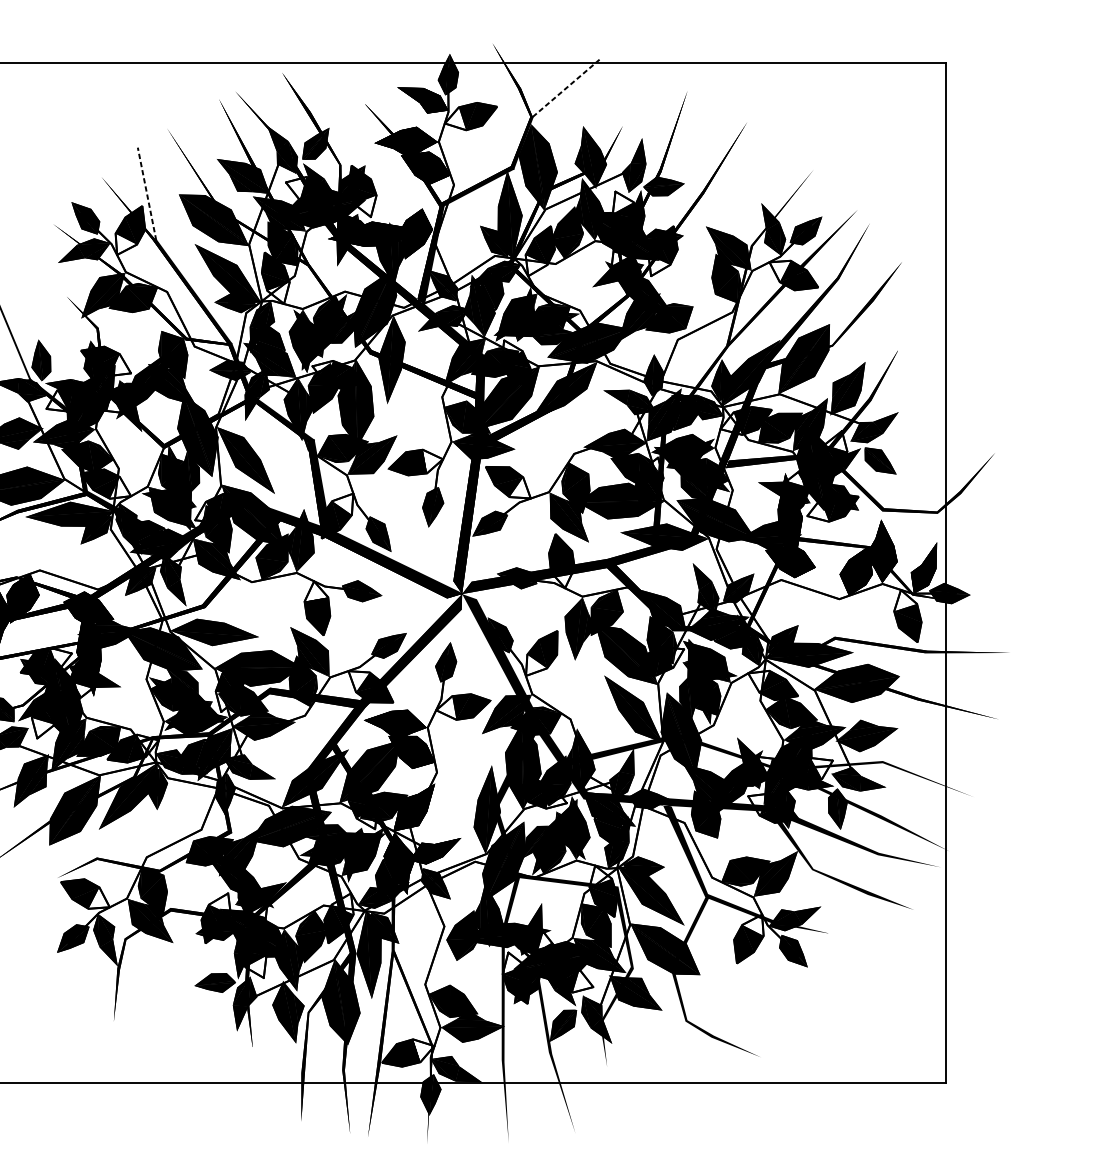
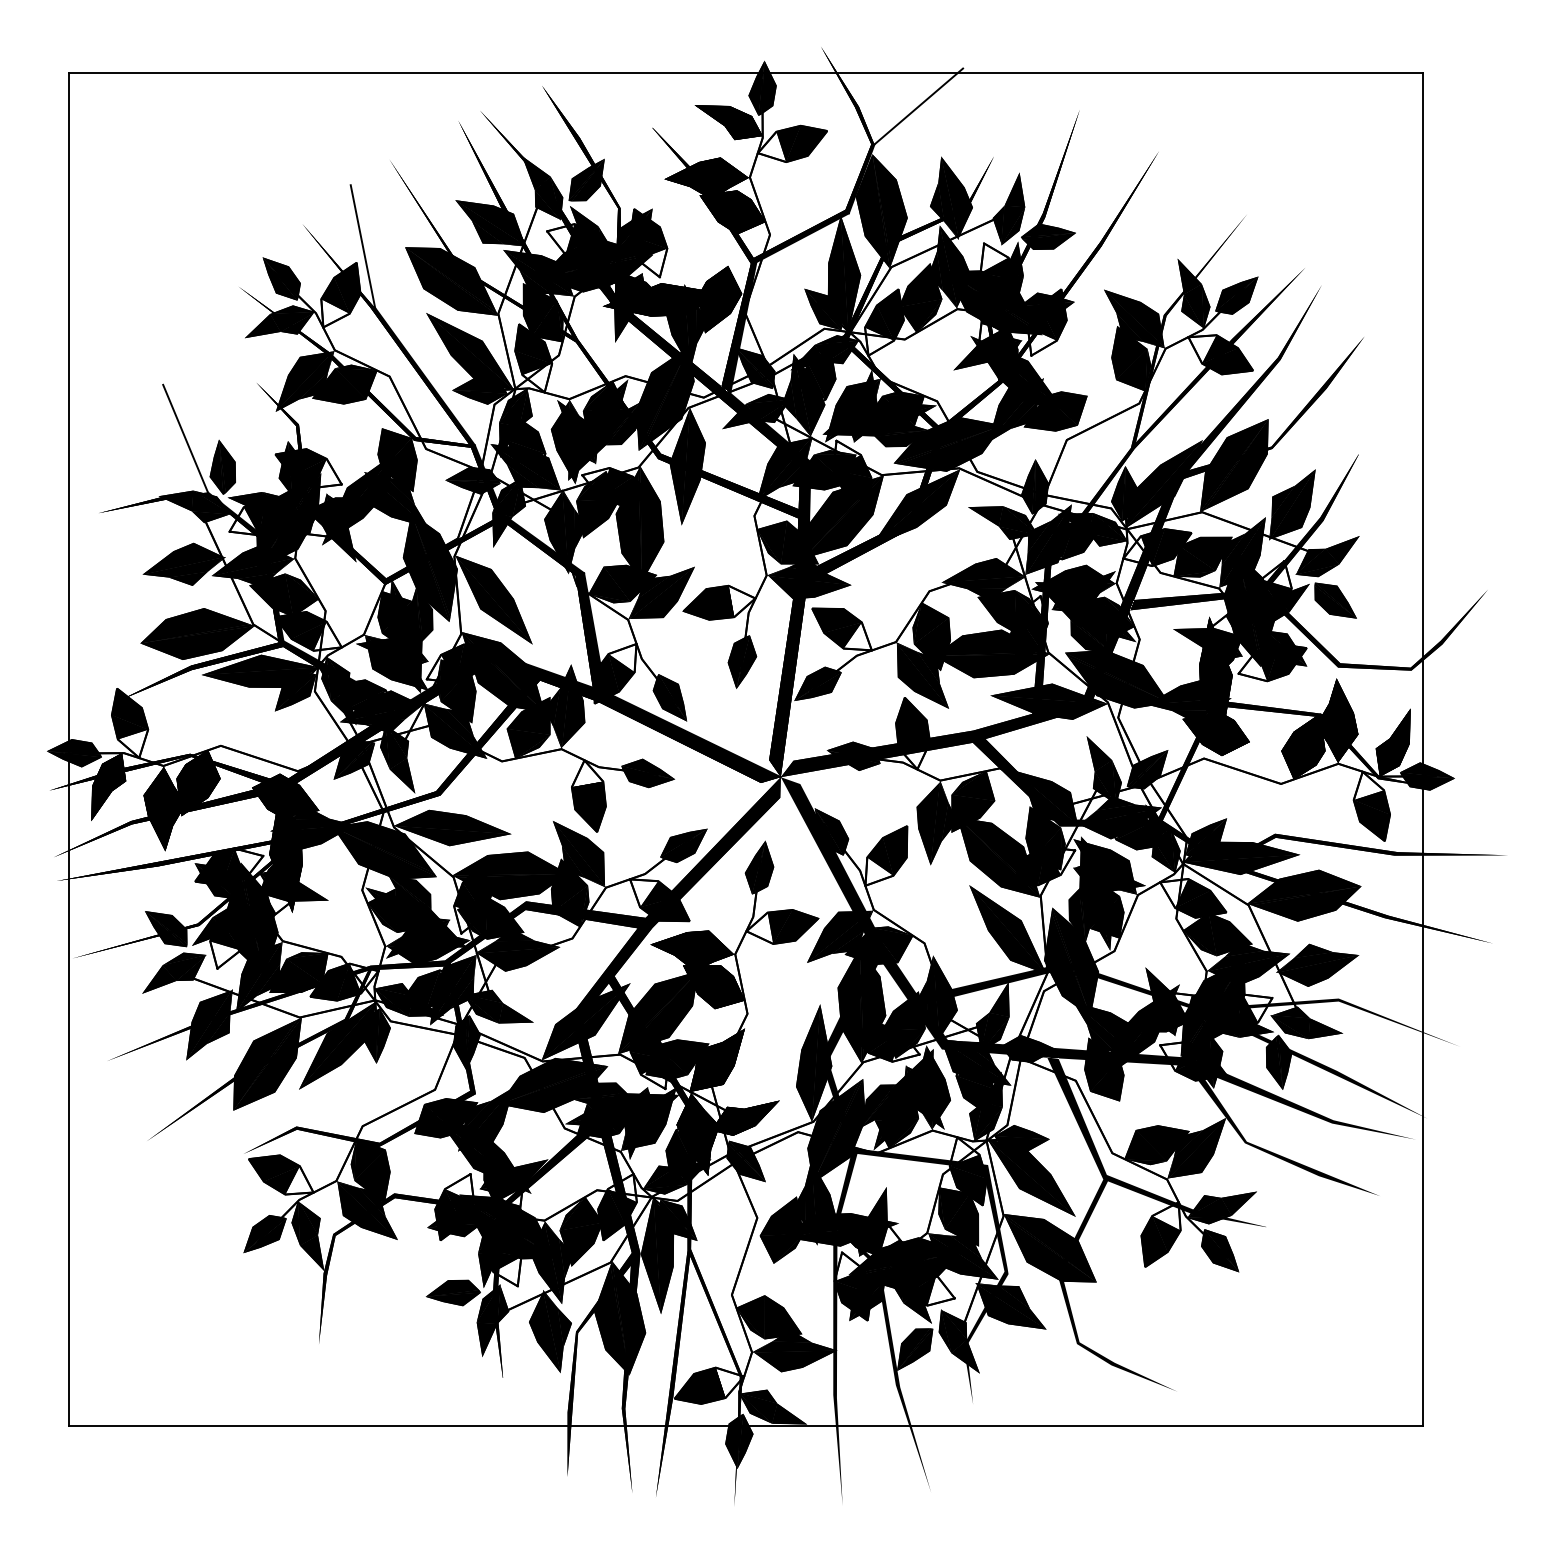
line: (566, 88) -> (919, 106), dashed -> solid
line: (146, 193) -> (362, 246), dashed -> solid

